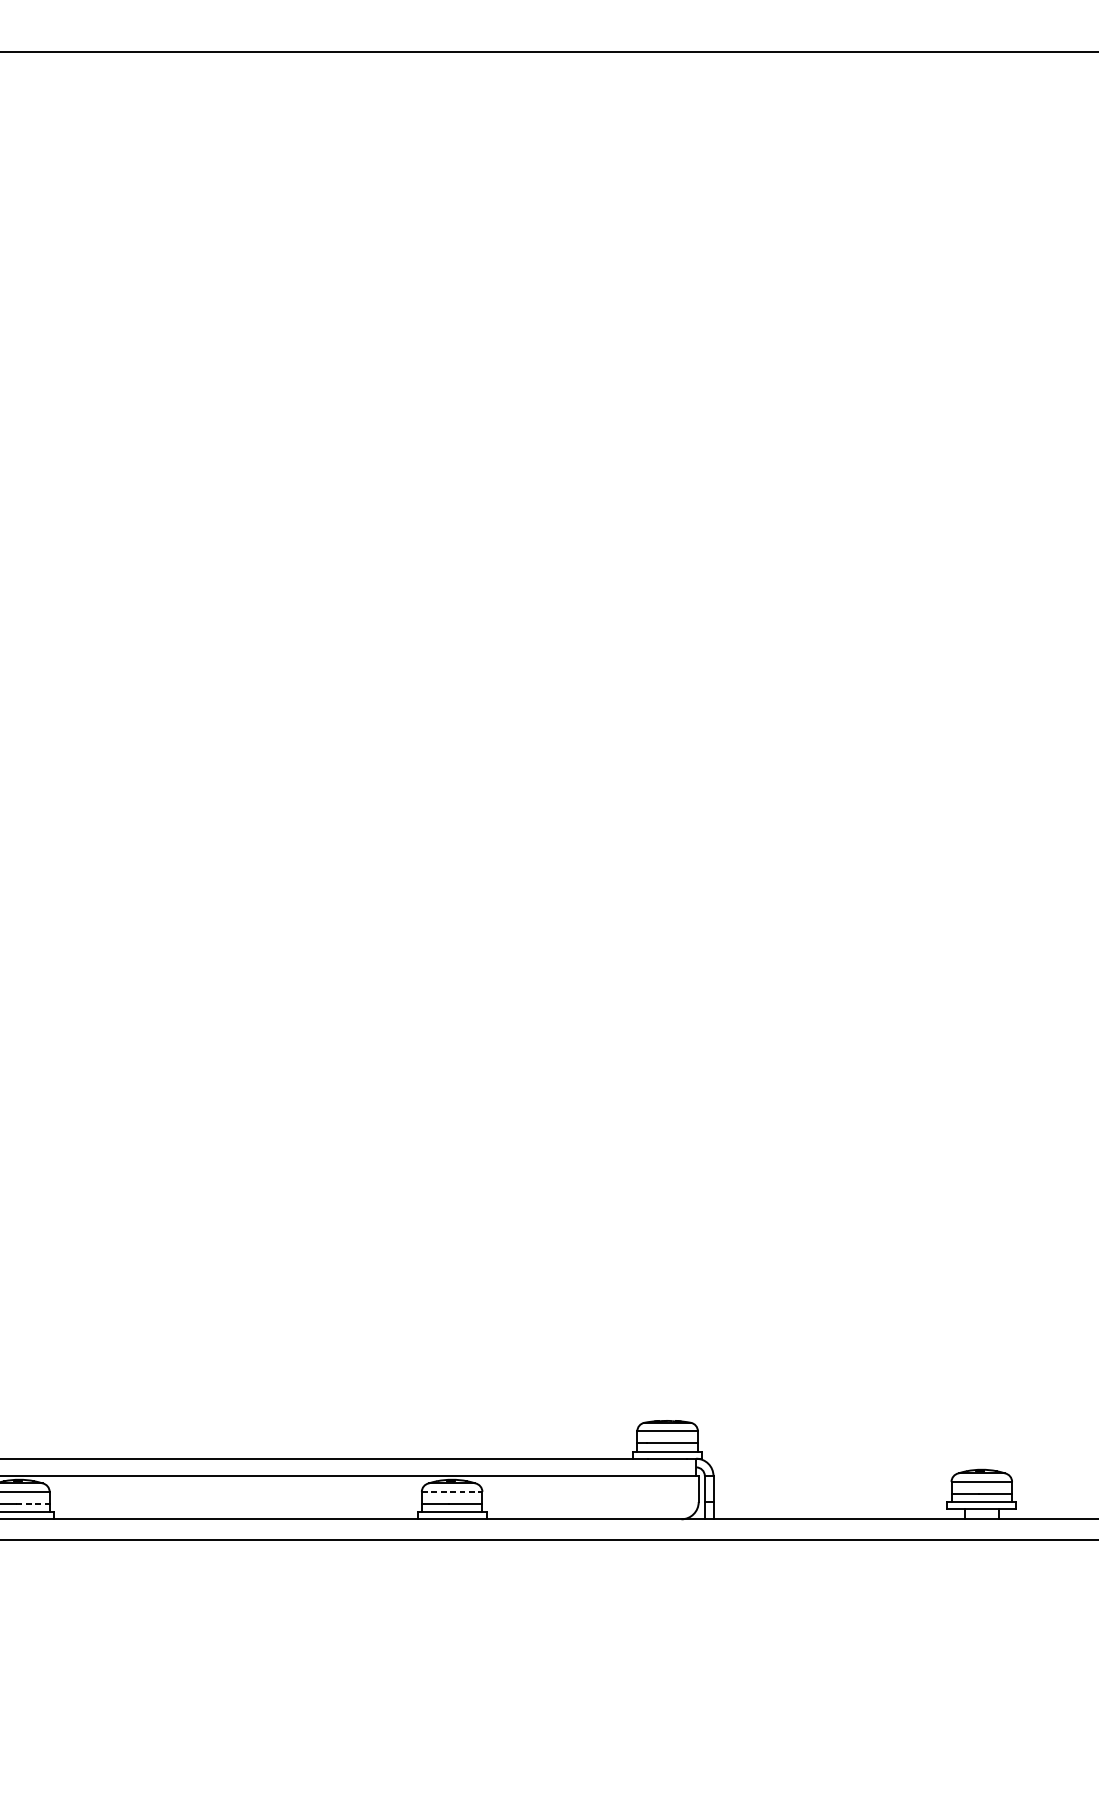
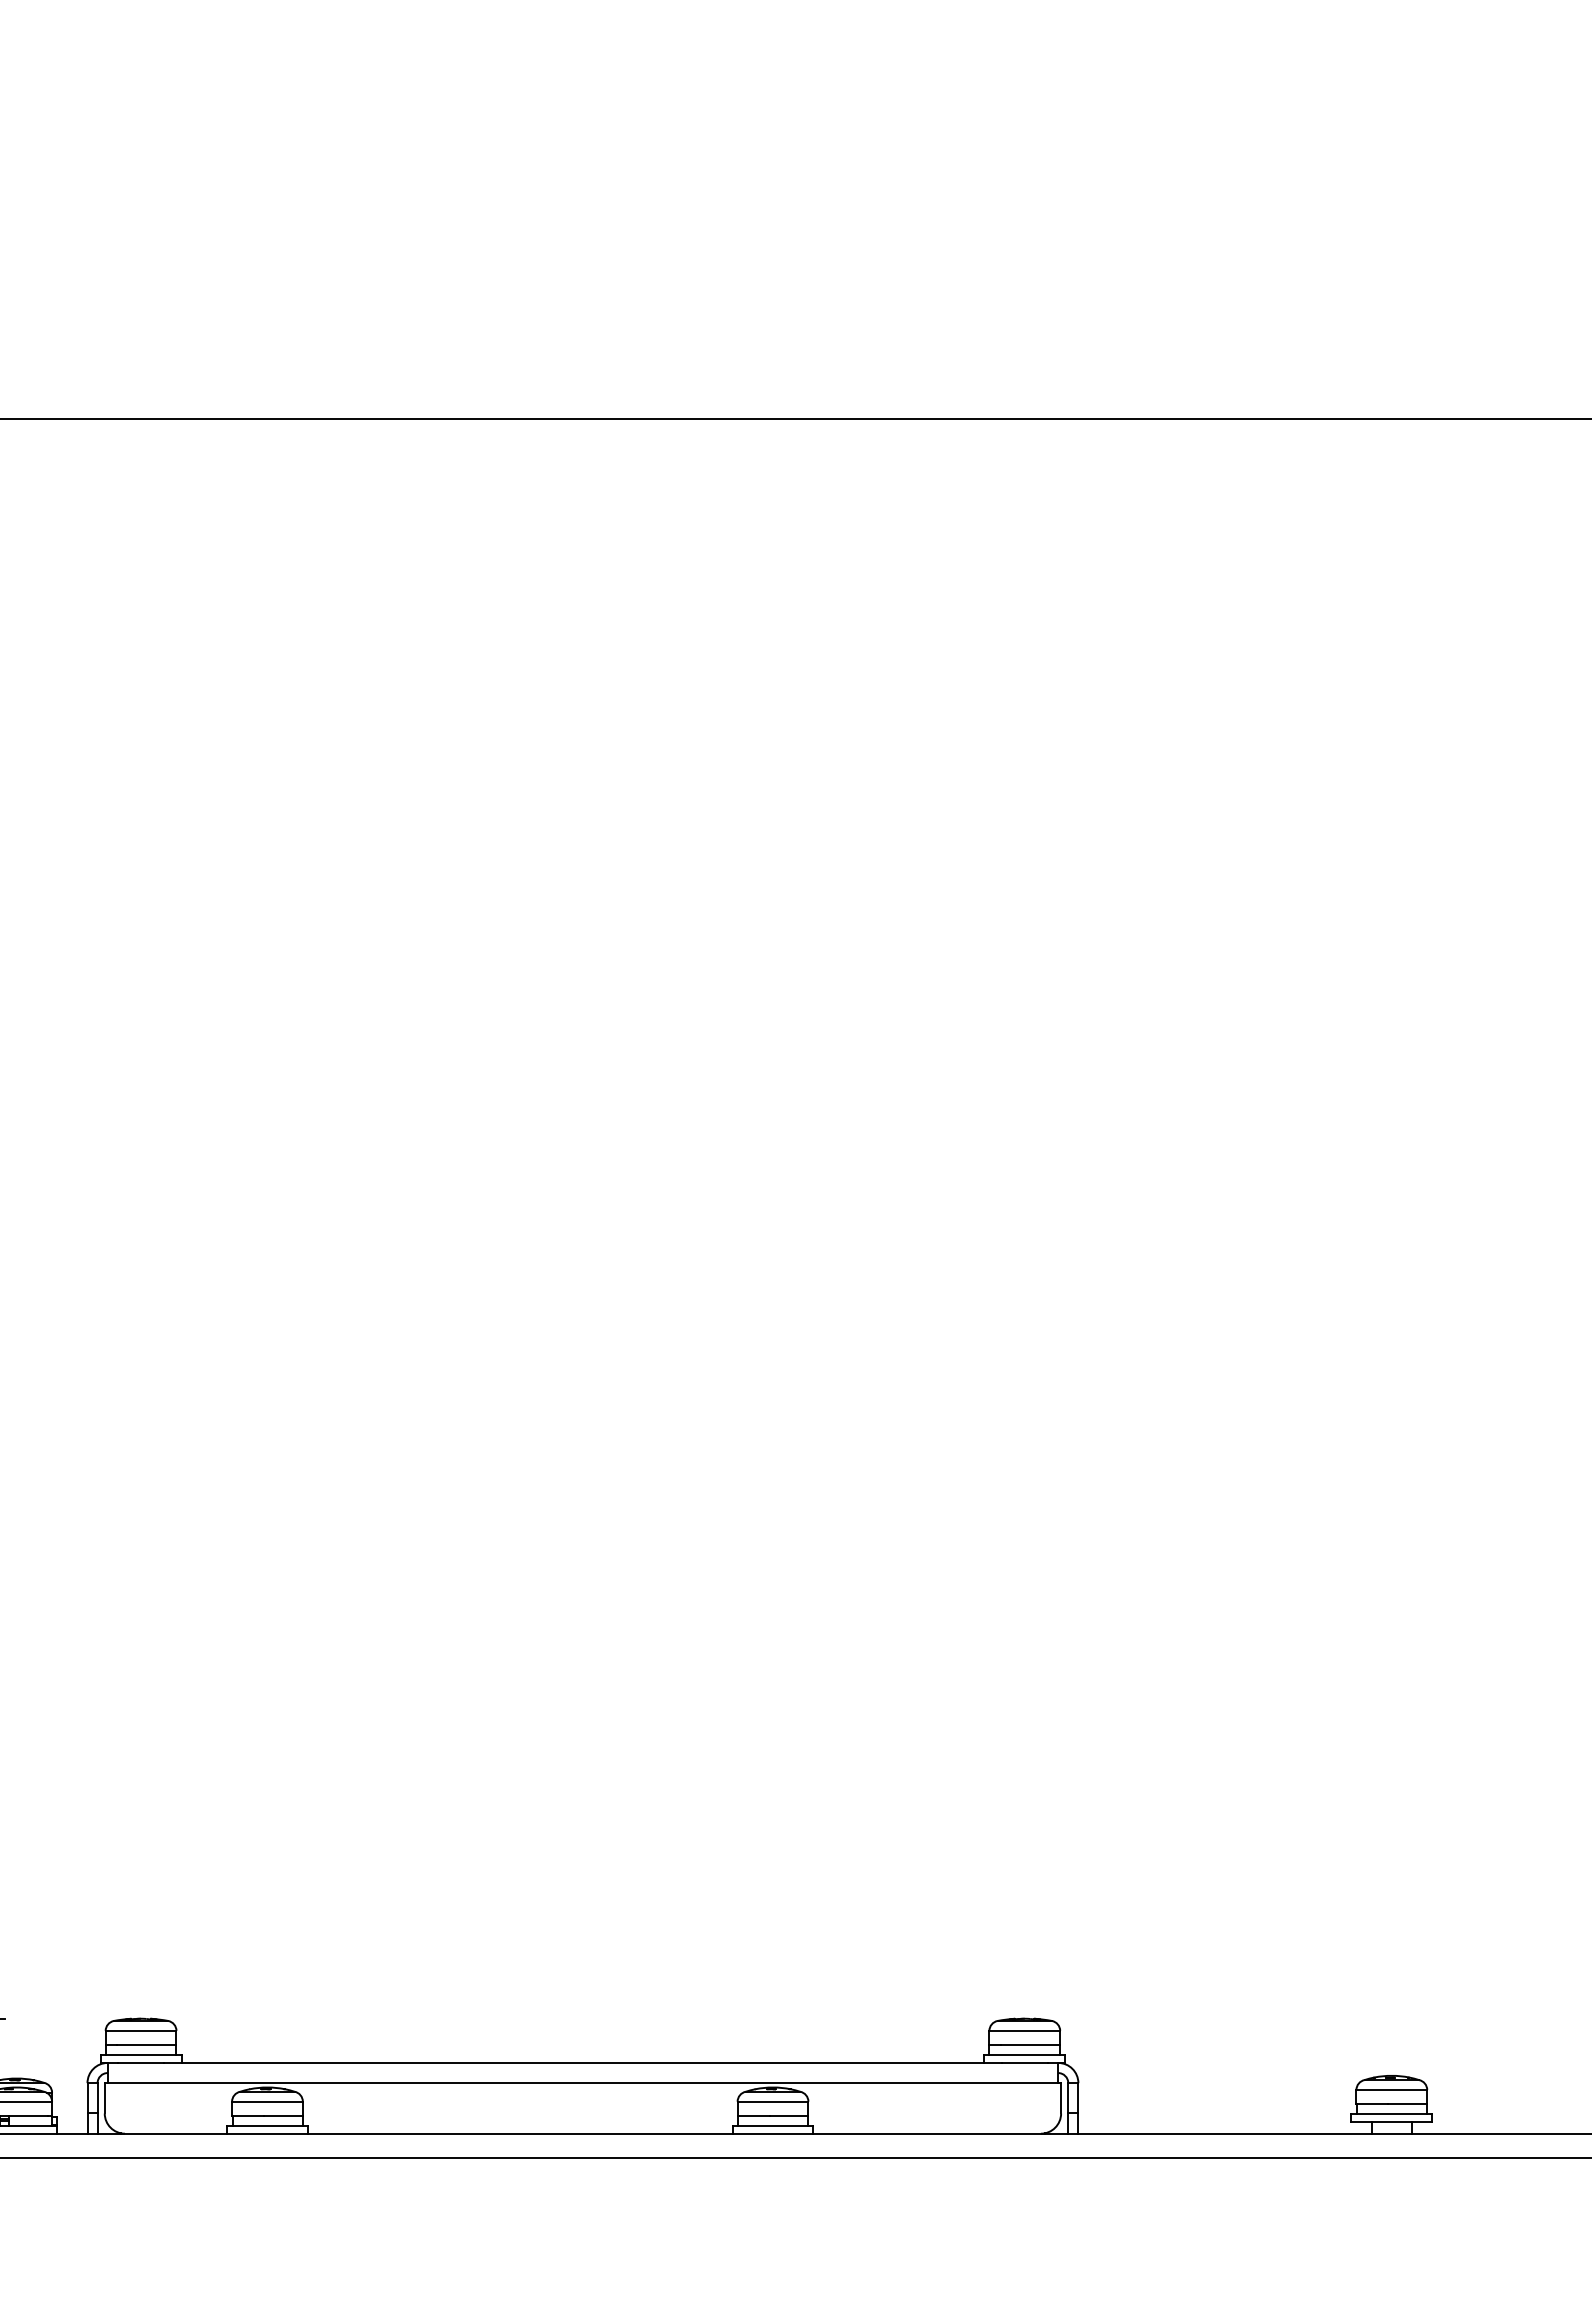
line: (452, 1491) -> (773, 2101), dashed -> solid
line: (33, 1503) -> (283, 2115), dashed -> solid

